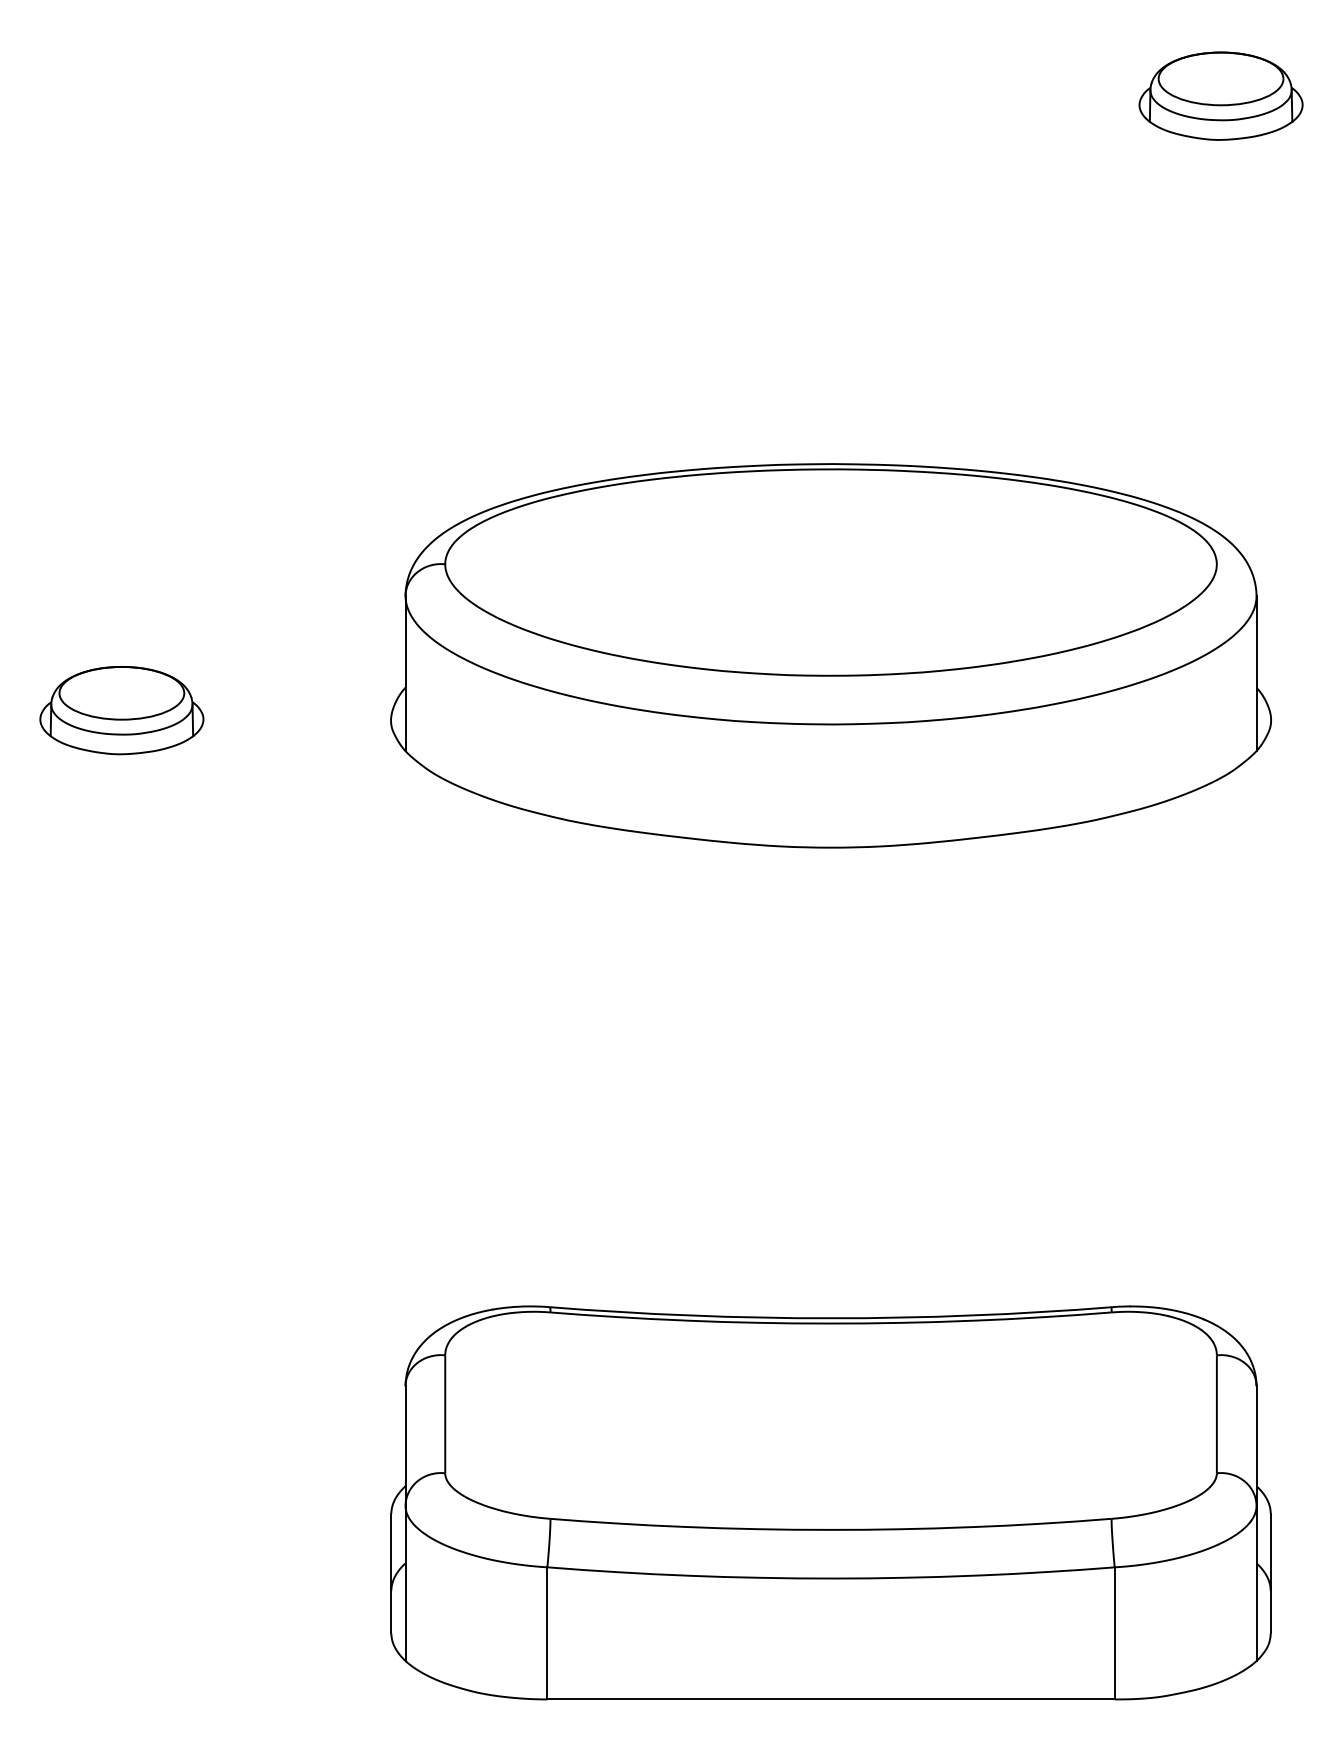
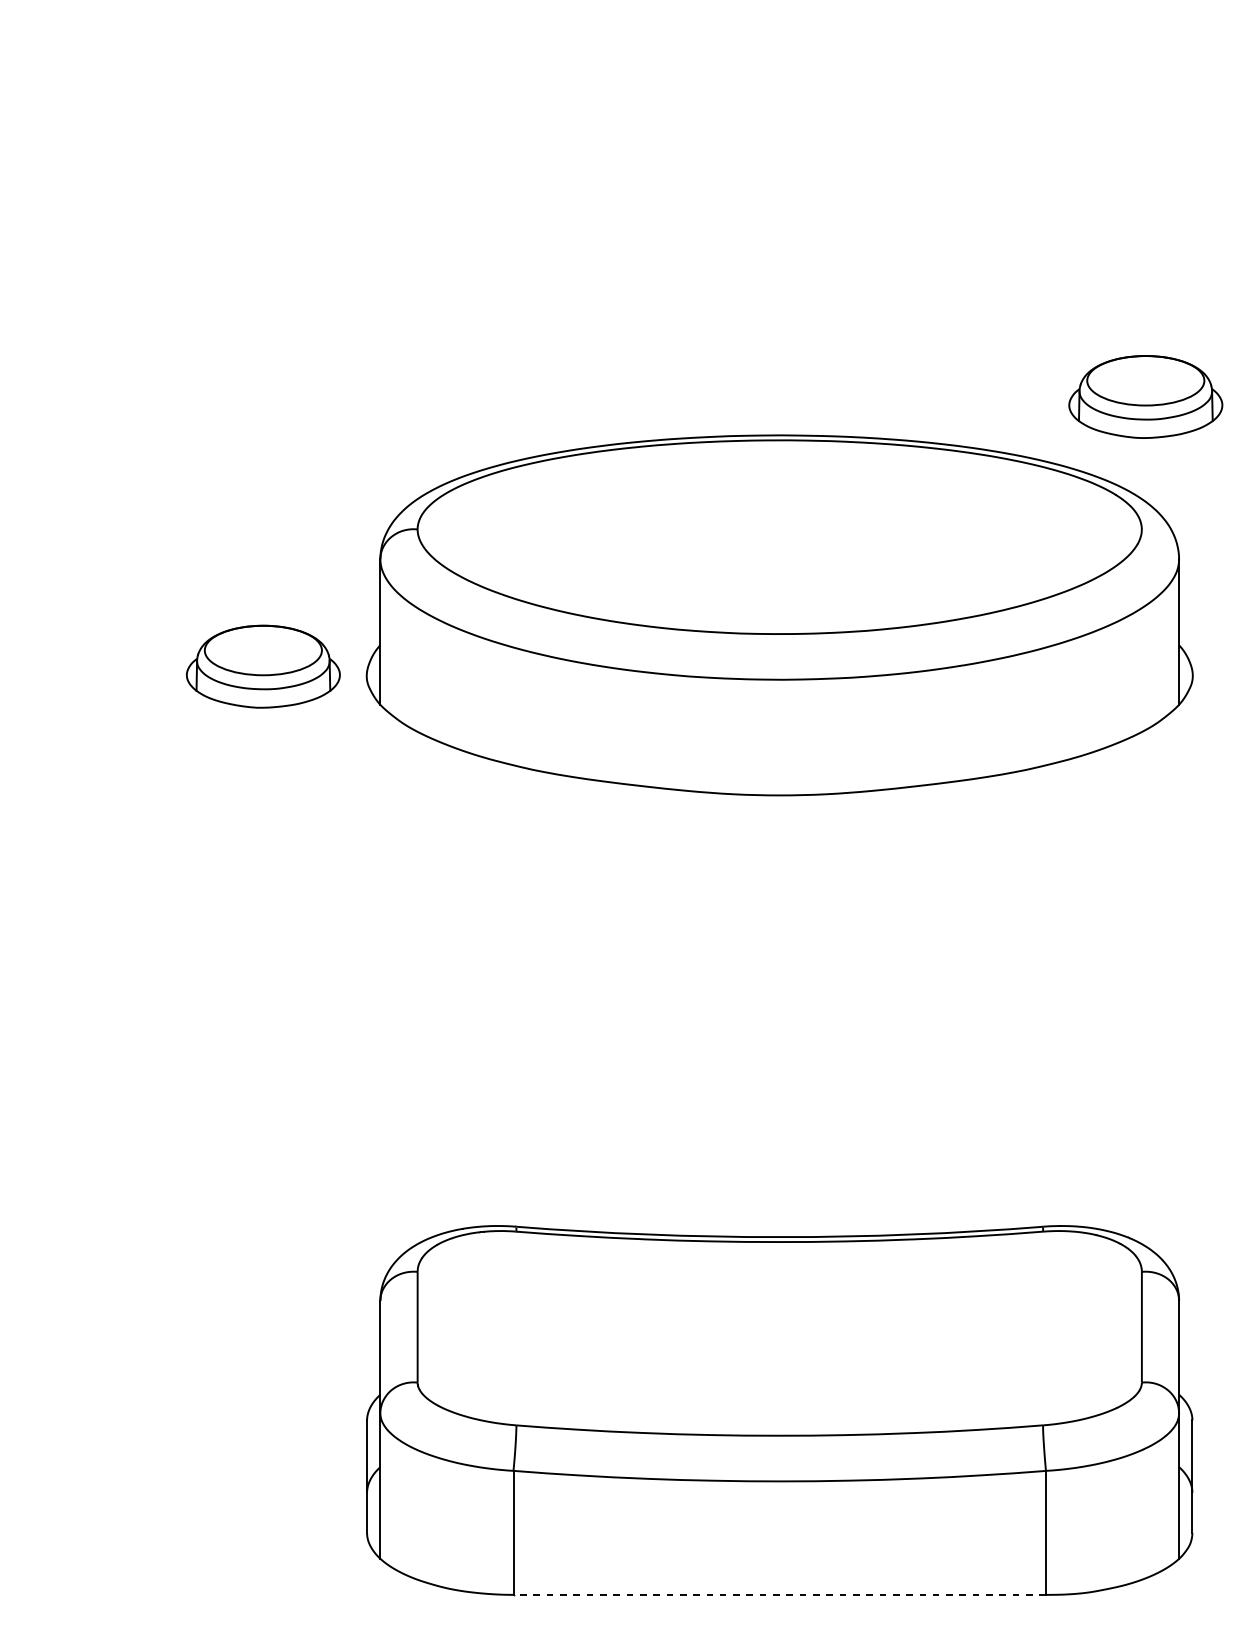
part: (1220, 95) -> (1145, 396), moved
part: (121, 710) -> (263, 666), moved
line: (831, 1699) -> (780, 1594), solid -> dashed

